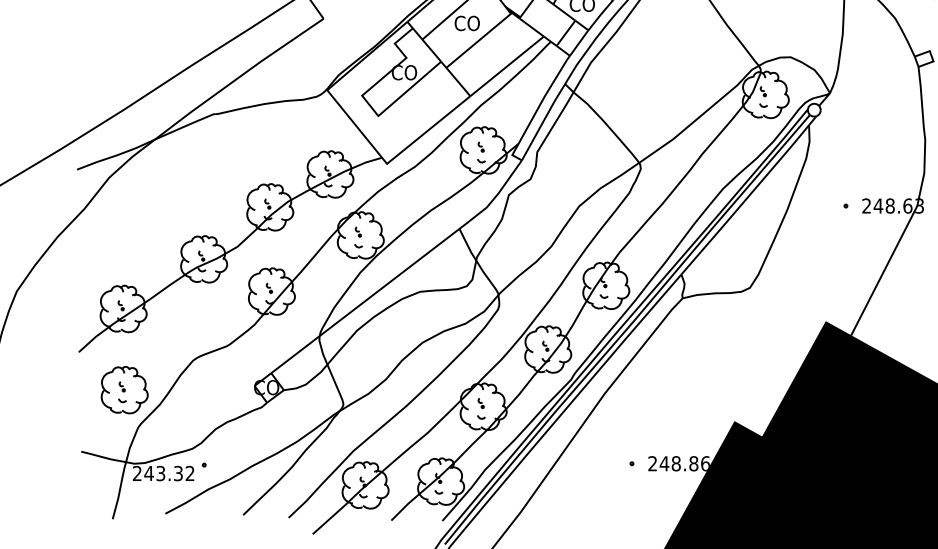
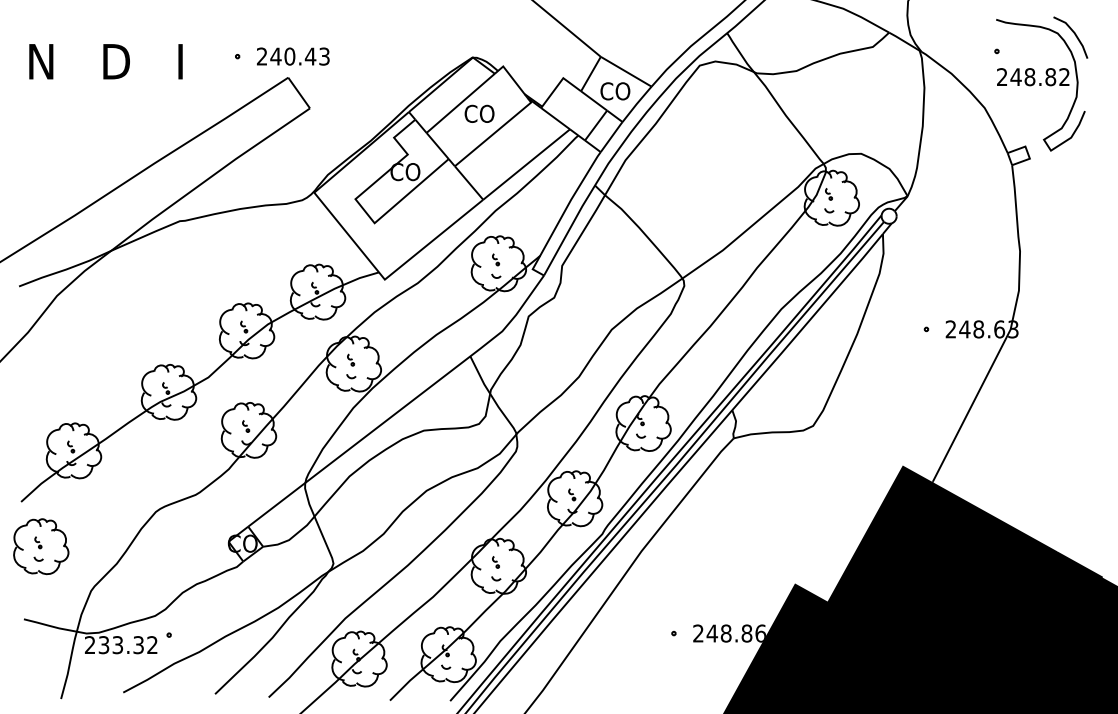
part: (124, 389) -> (41, 546), moved
text: (148, 473) -> (103, 645), 243.32 -> 233.32

